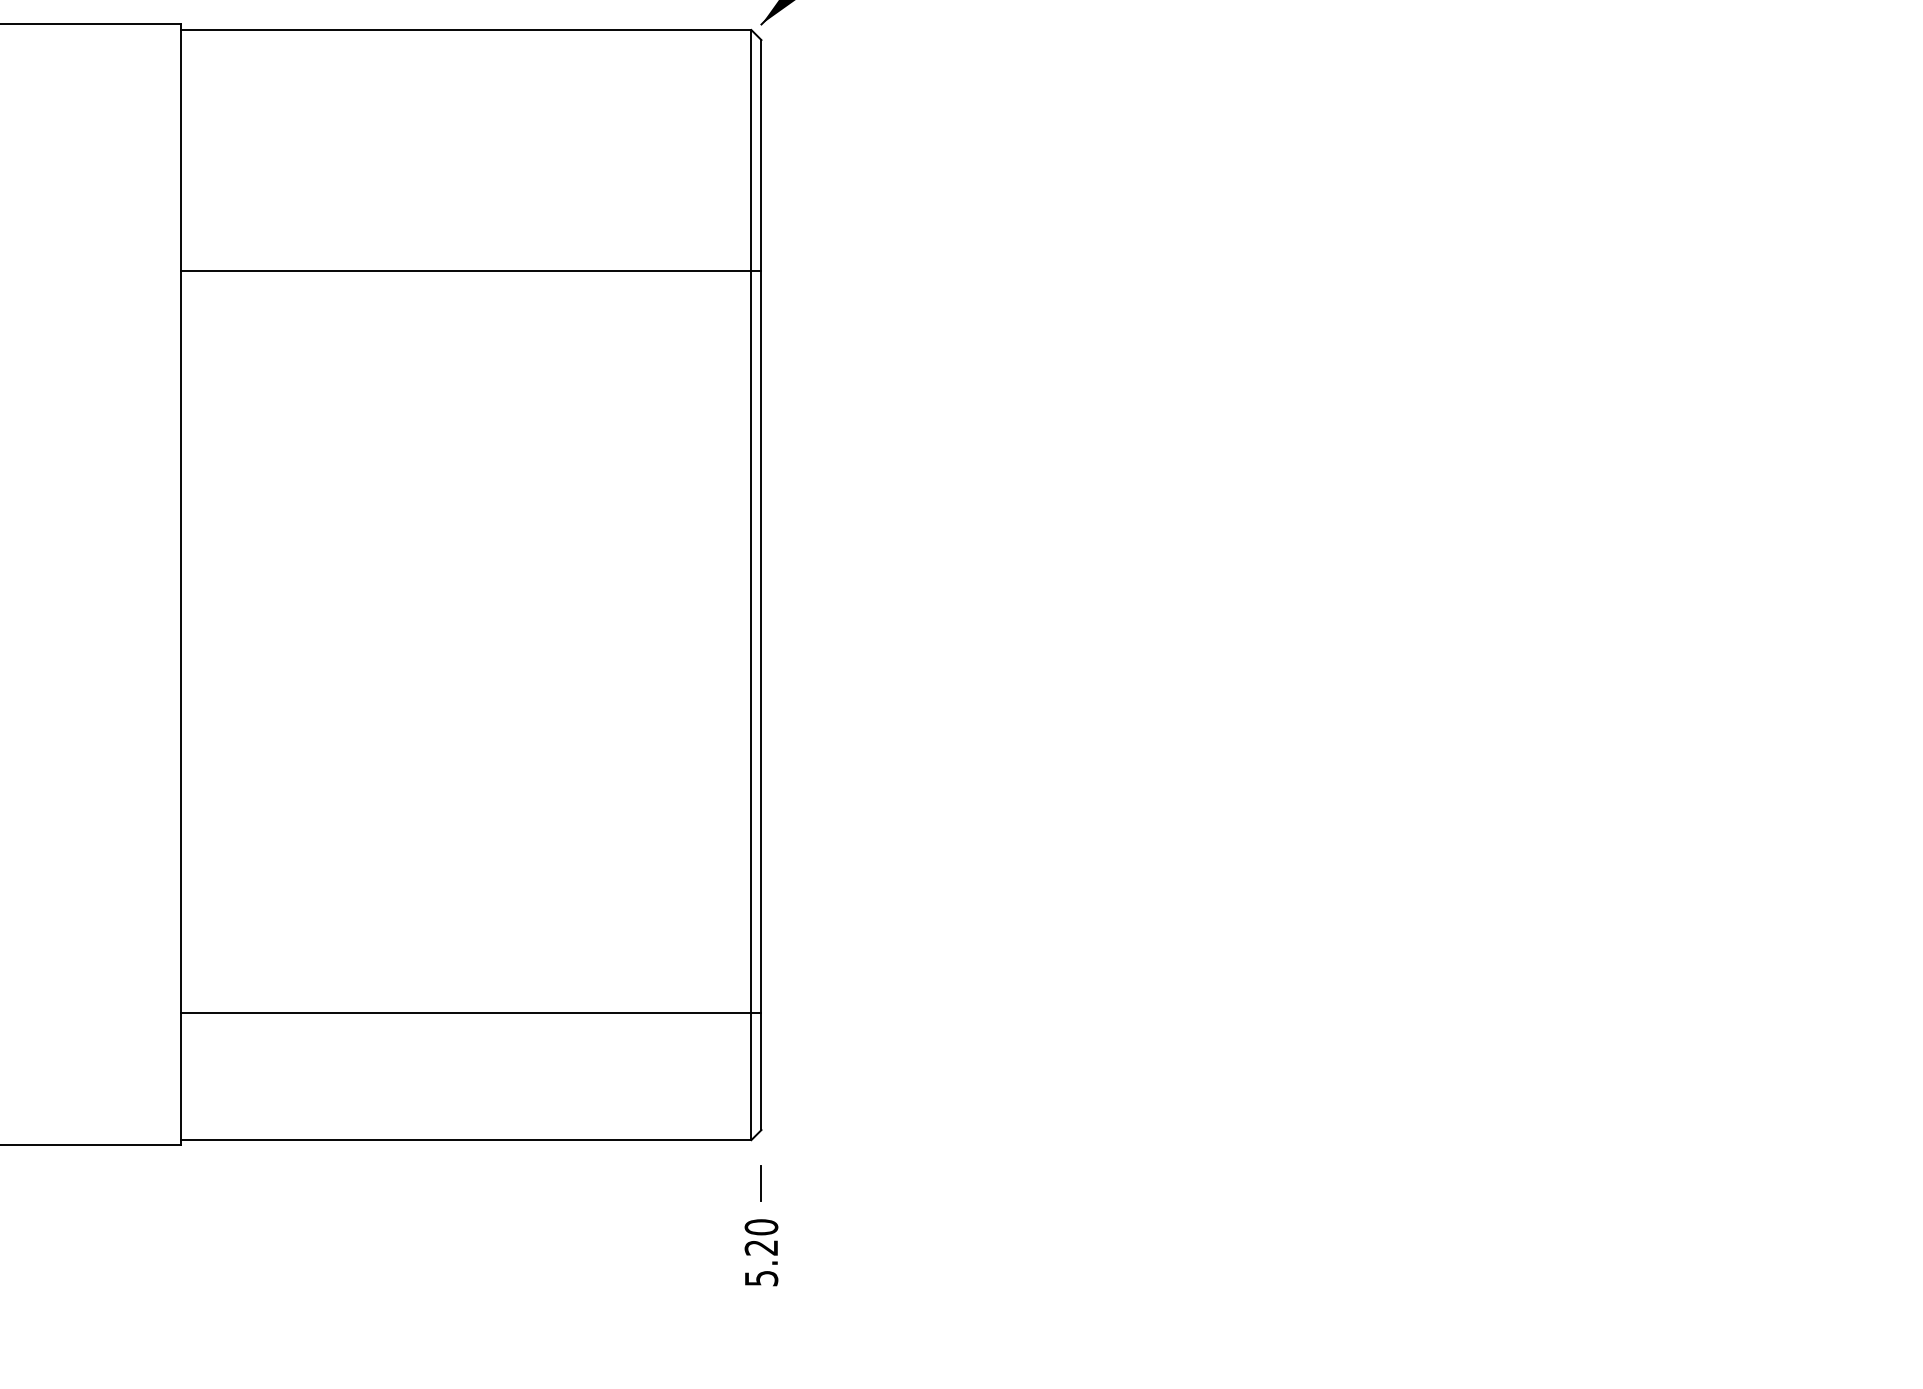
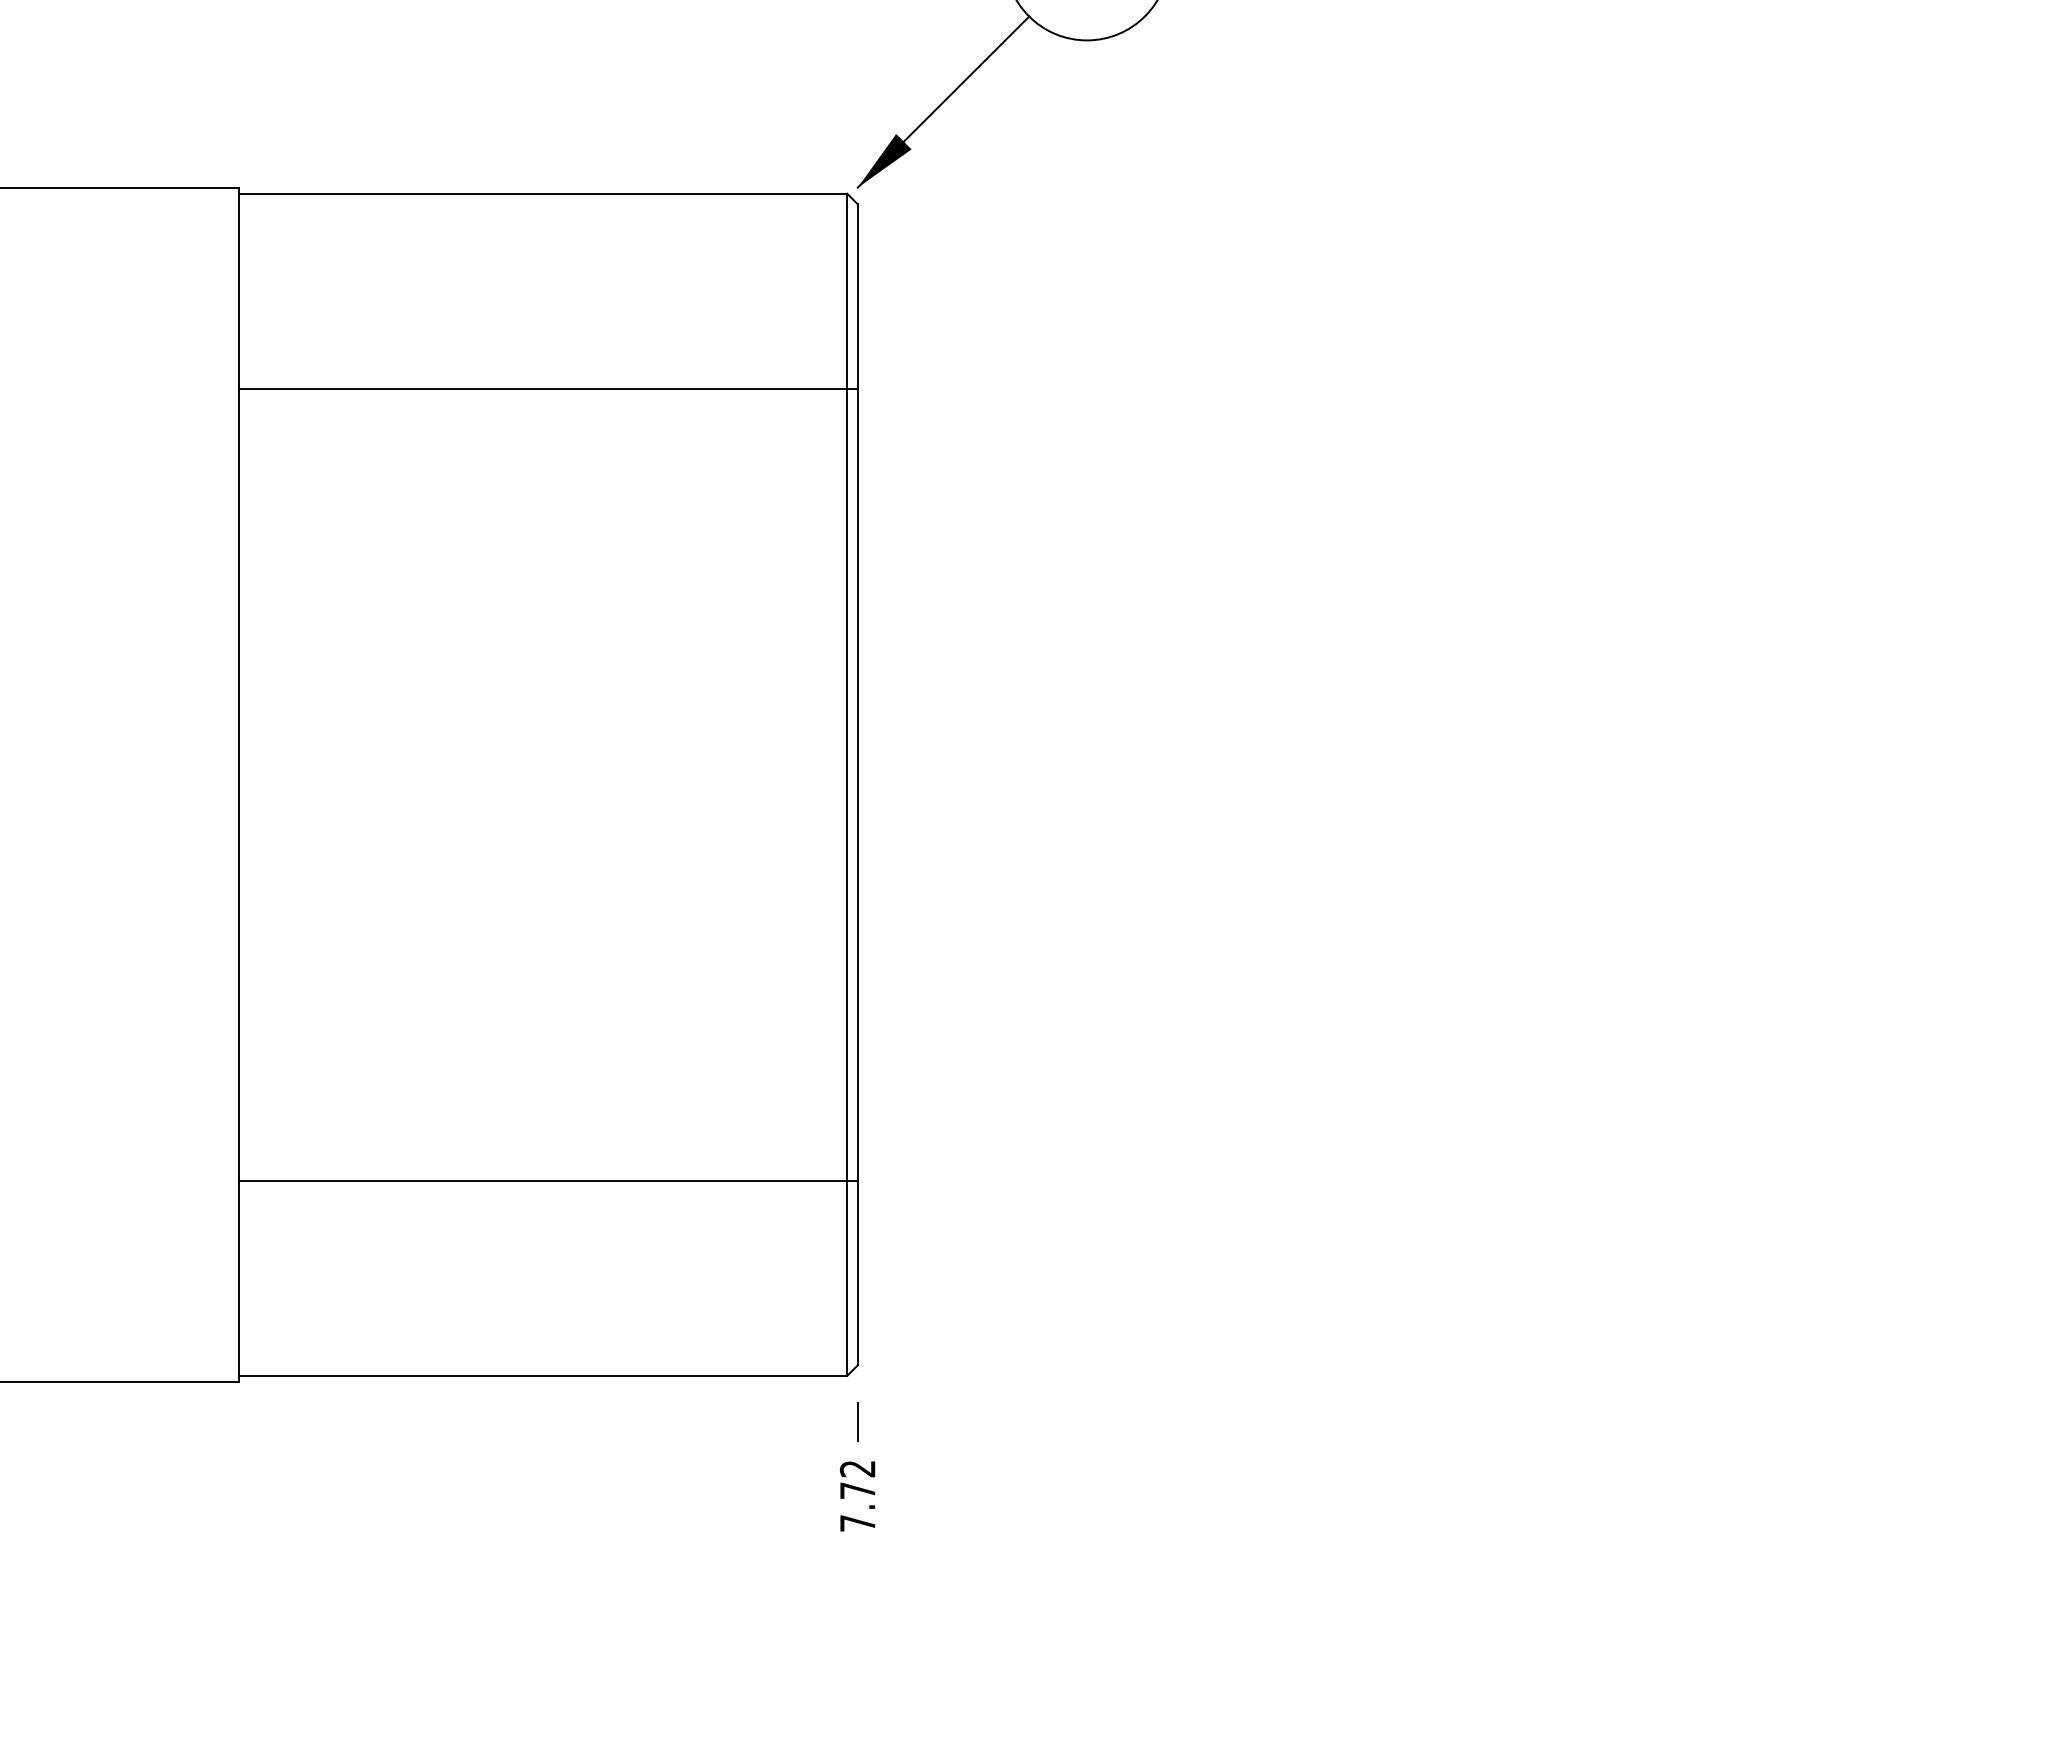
line: (471, 270) -> (548, 388), moved
line: (471, 1012) -> (548, 1180), moved
text: (761, 1252) -> (857, 1495), 5.20 -> 7.72

